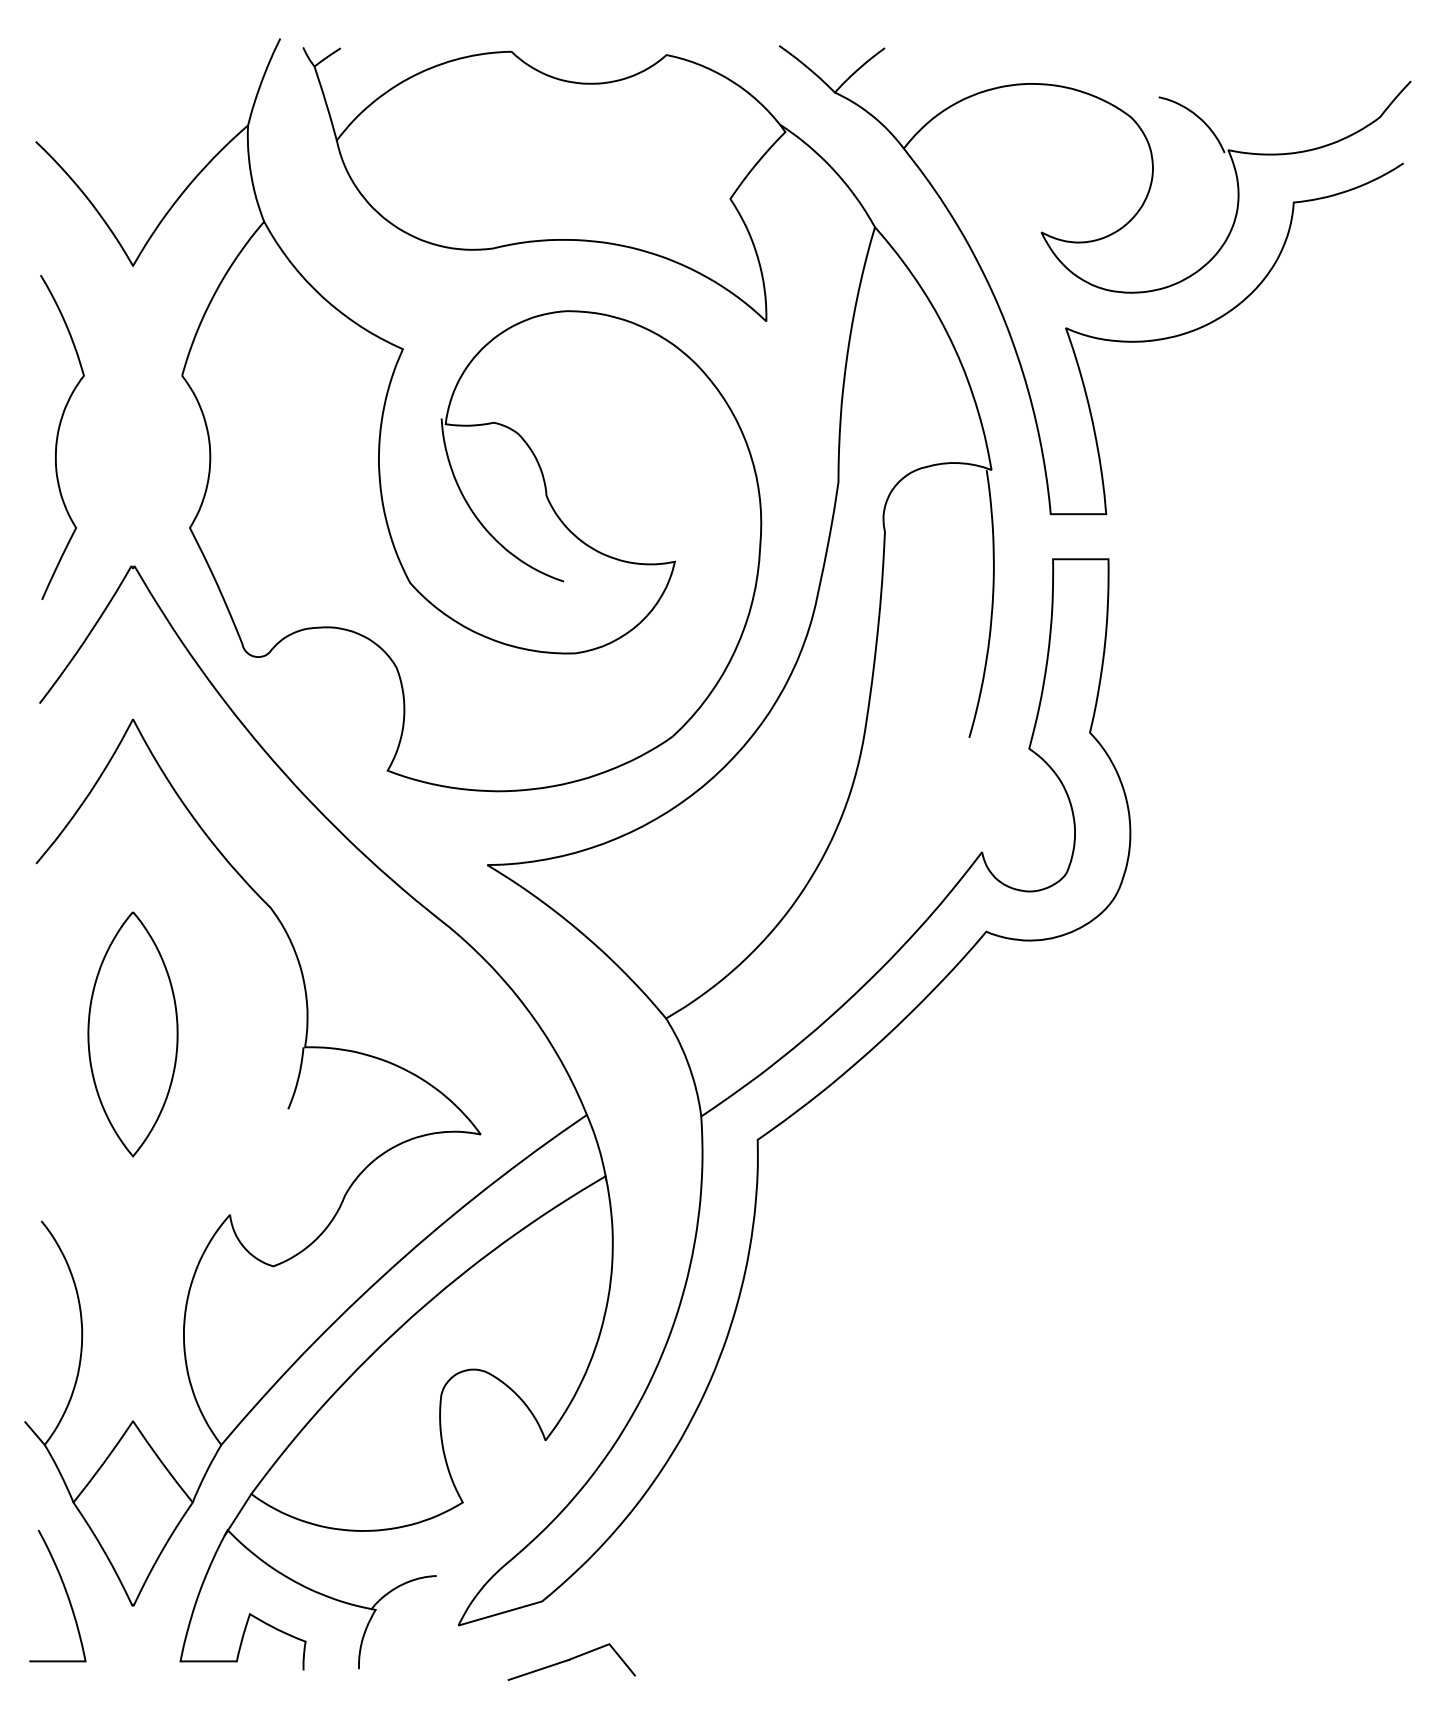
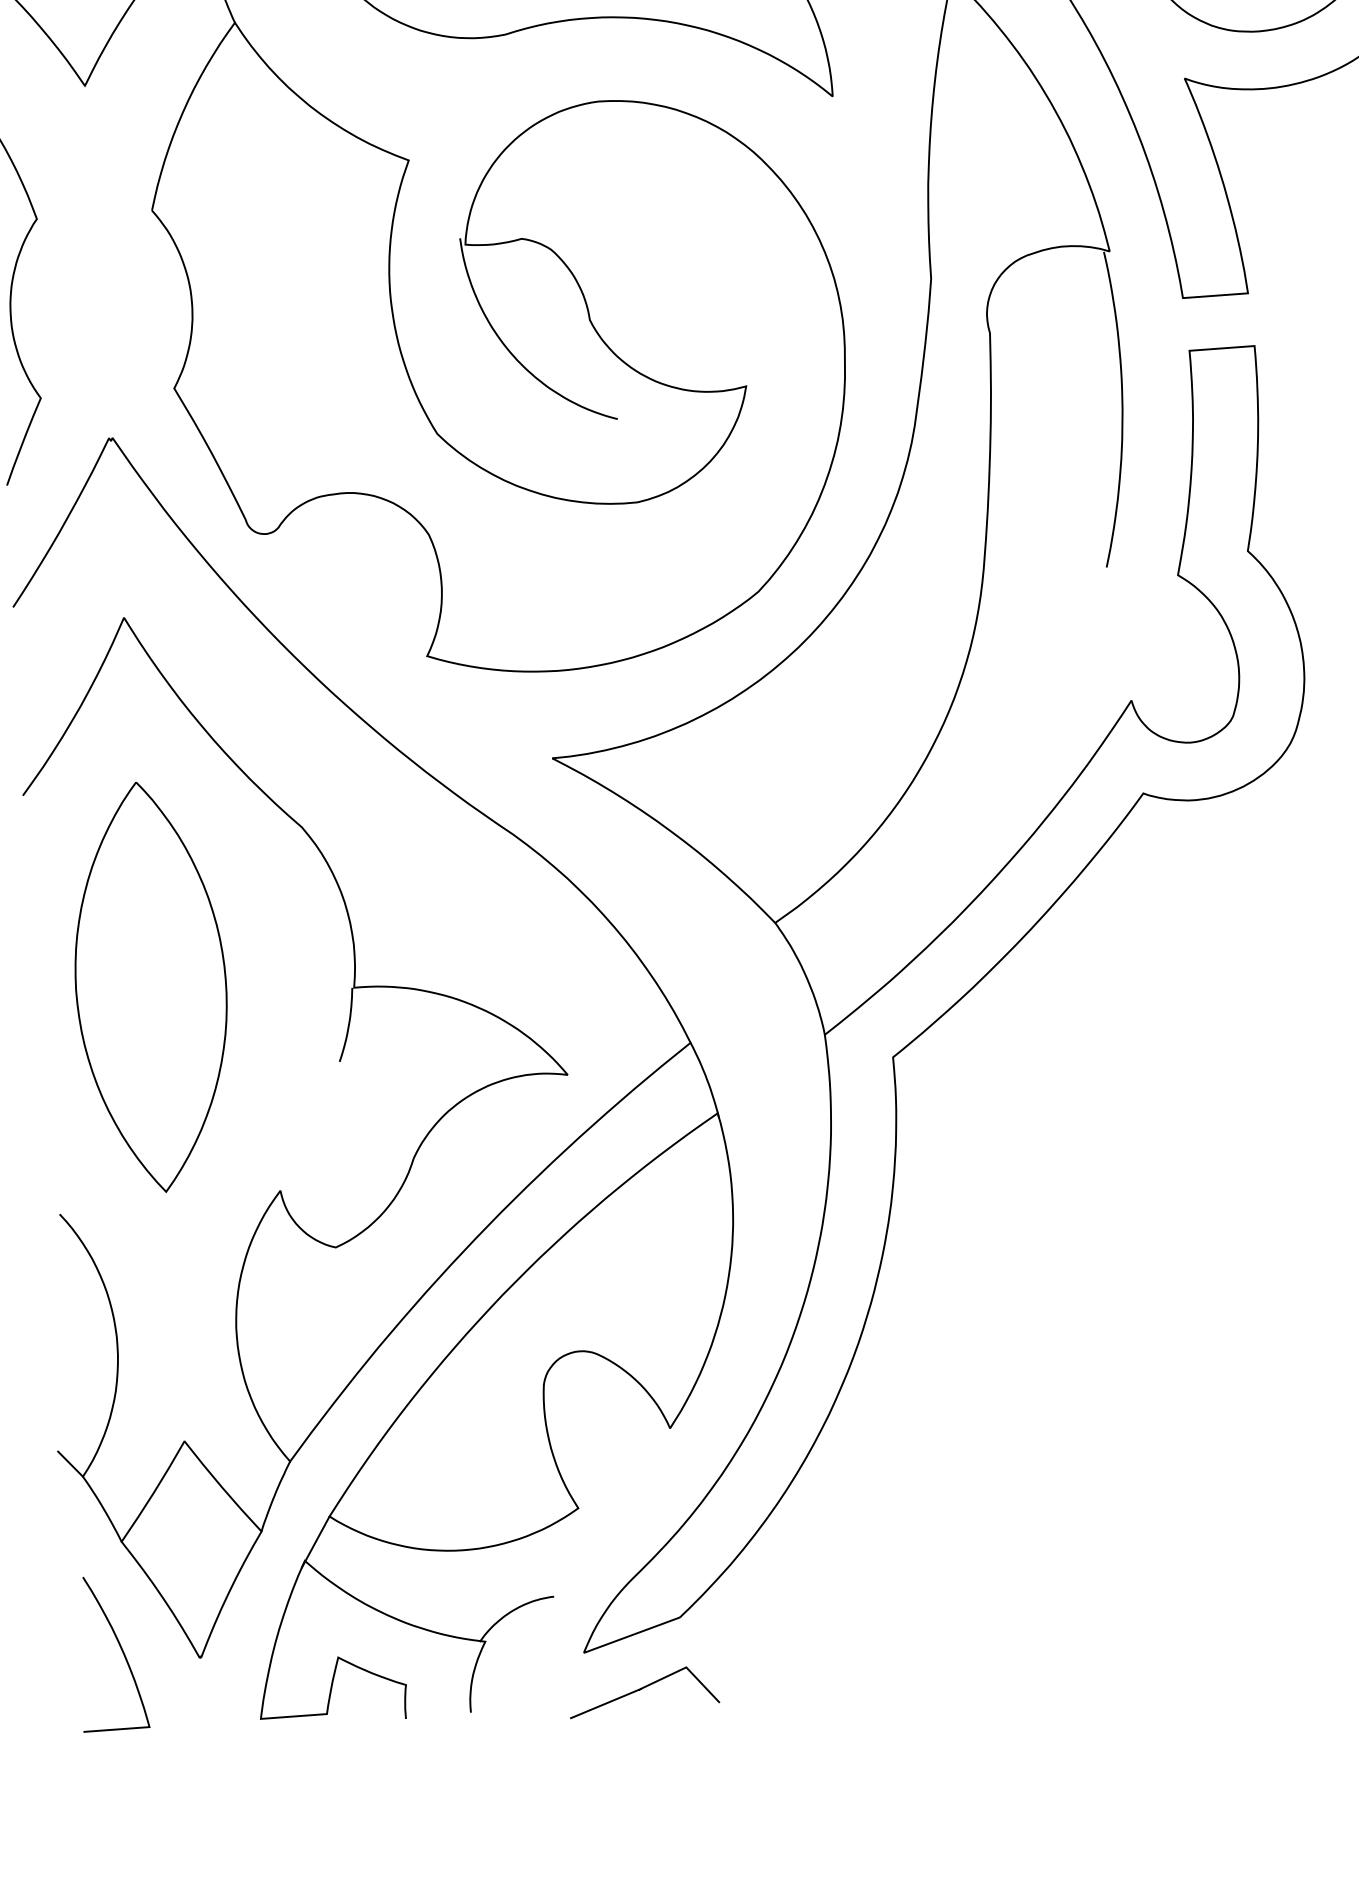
part: (132, 1034) -> (150, 987), size x1.43
curve: (570, 1660) -> (642, 1689), moved

